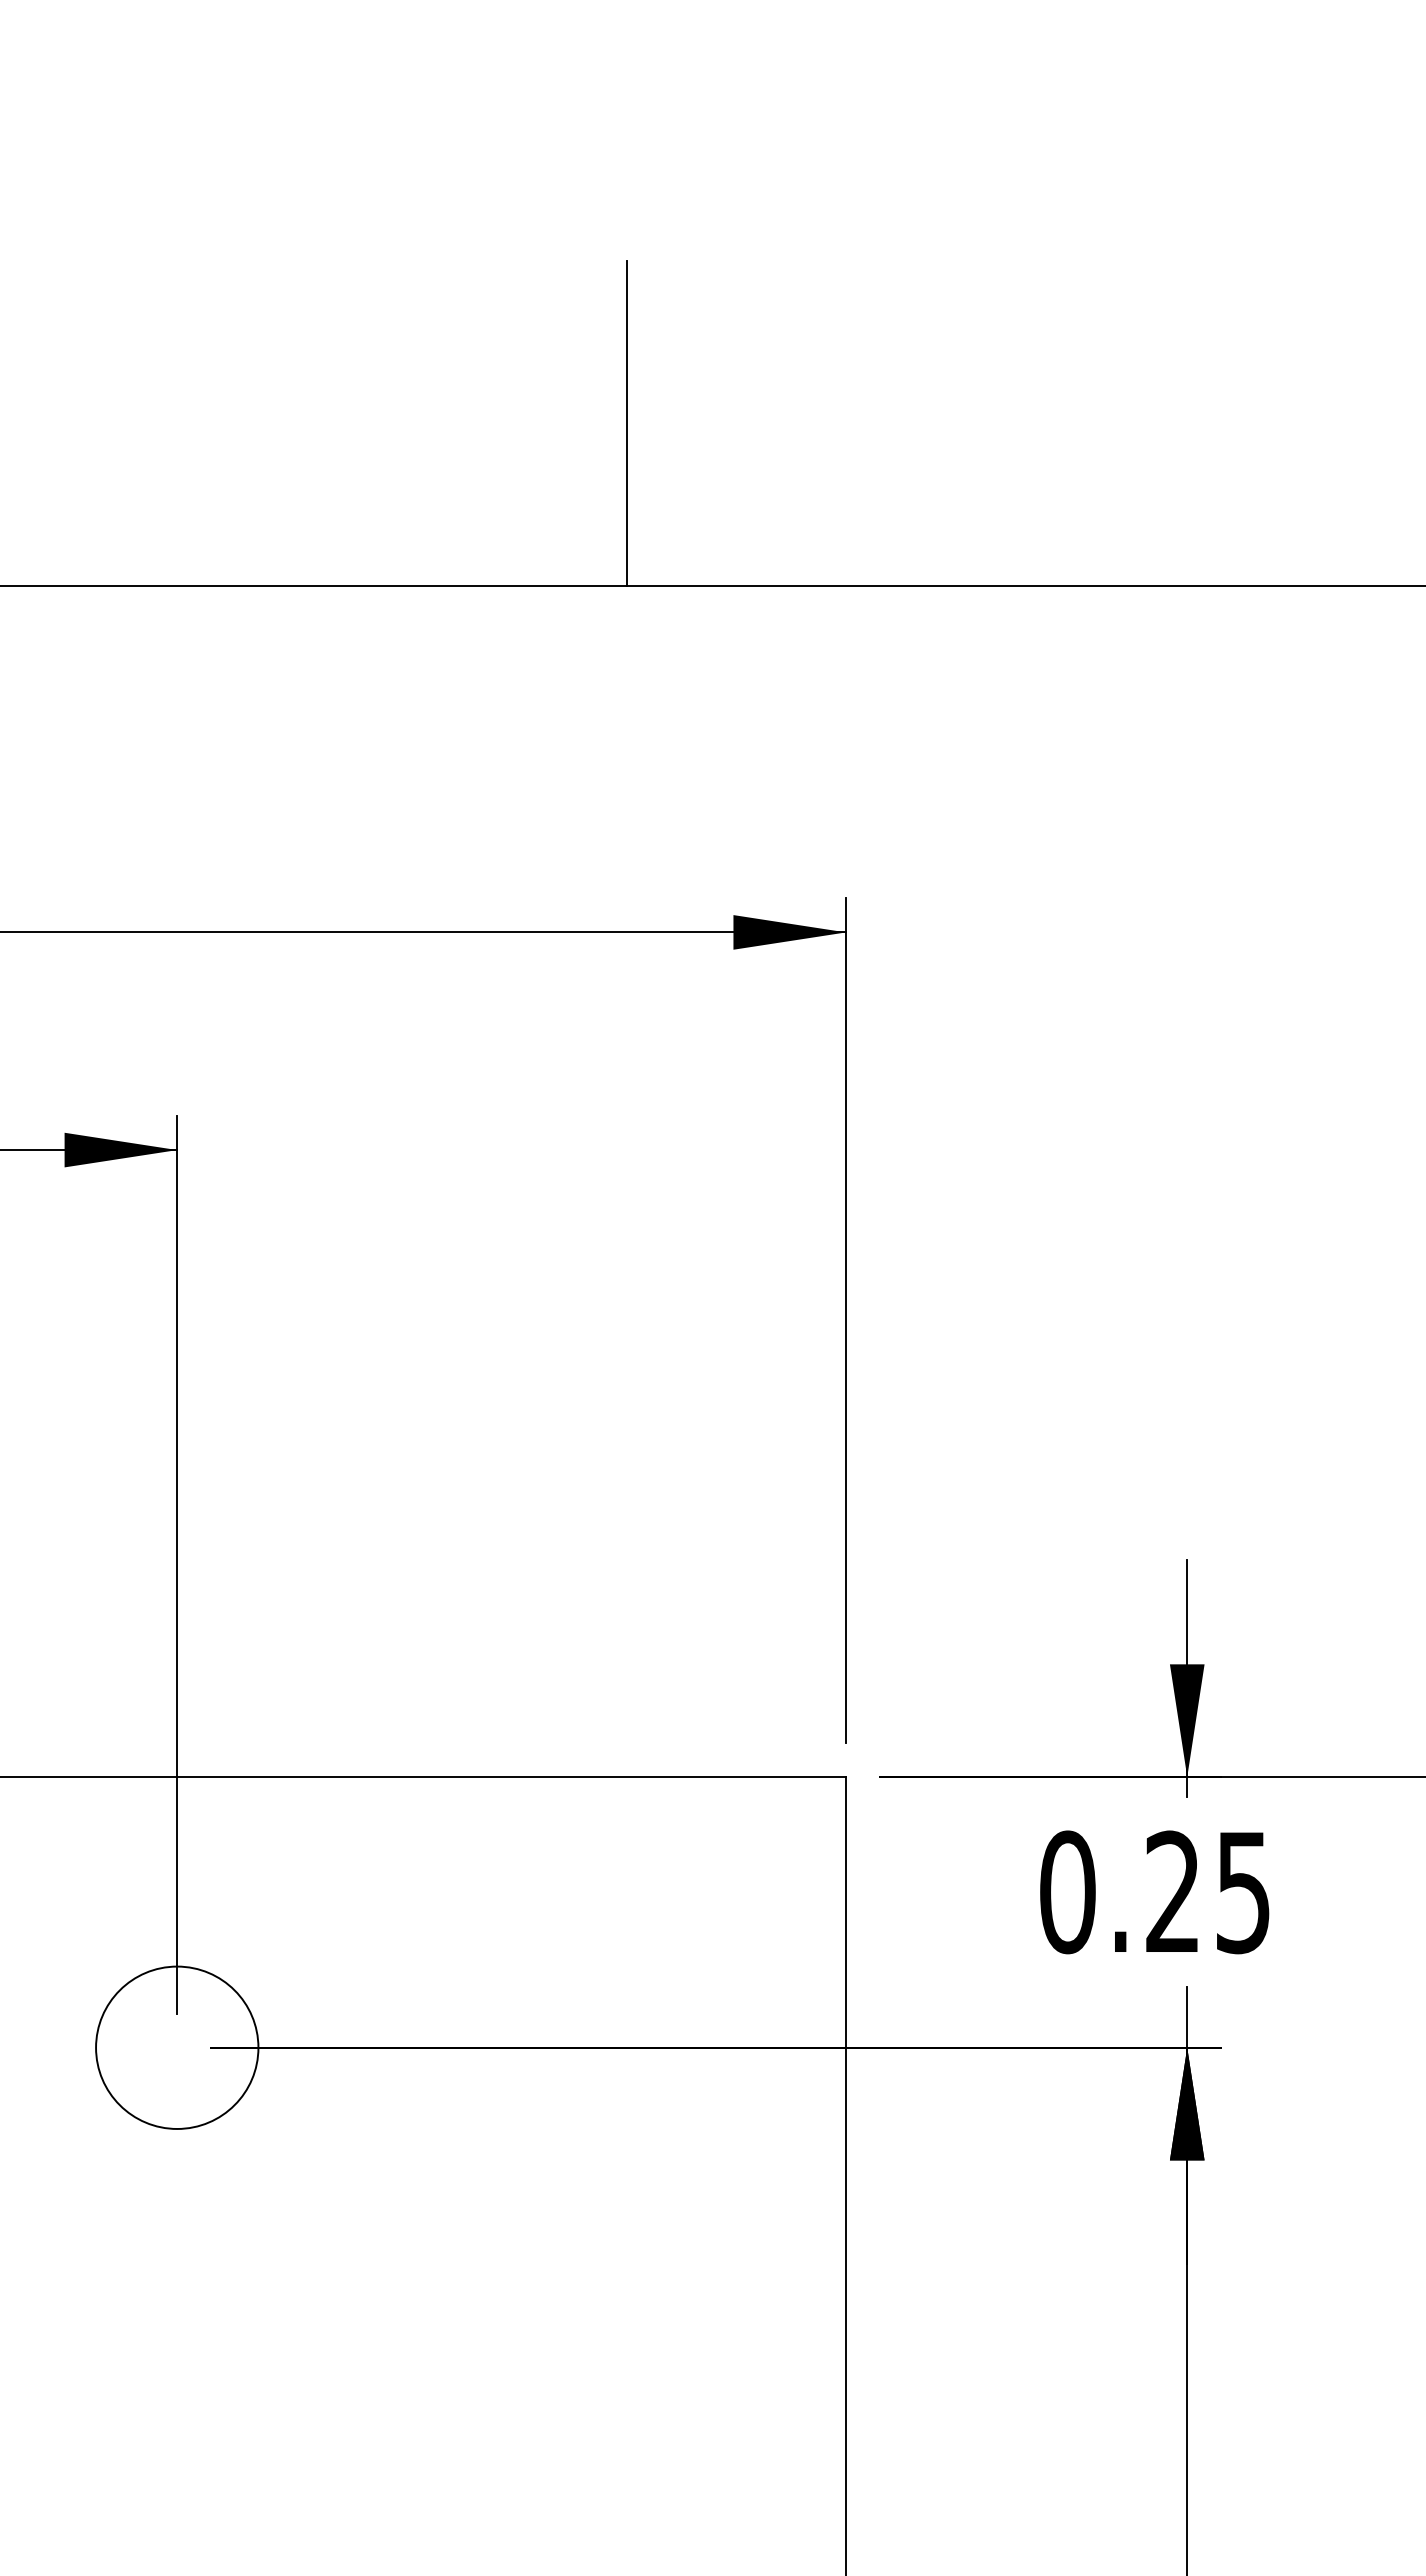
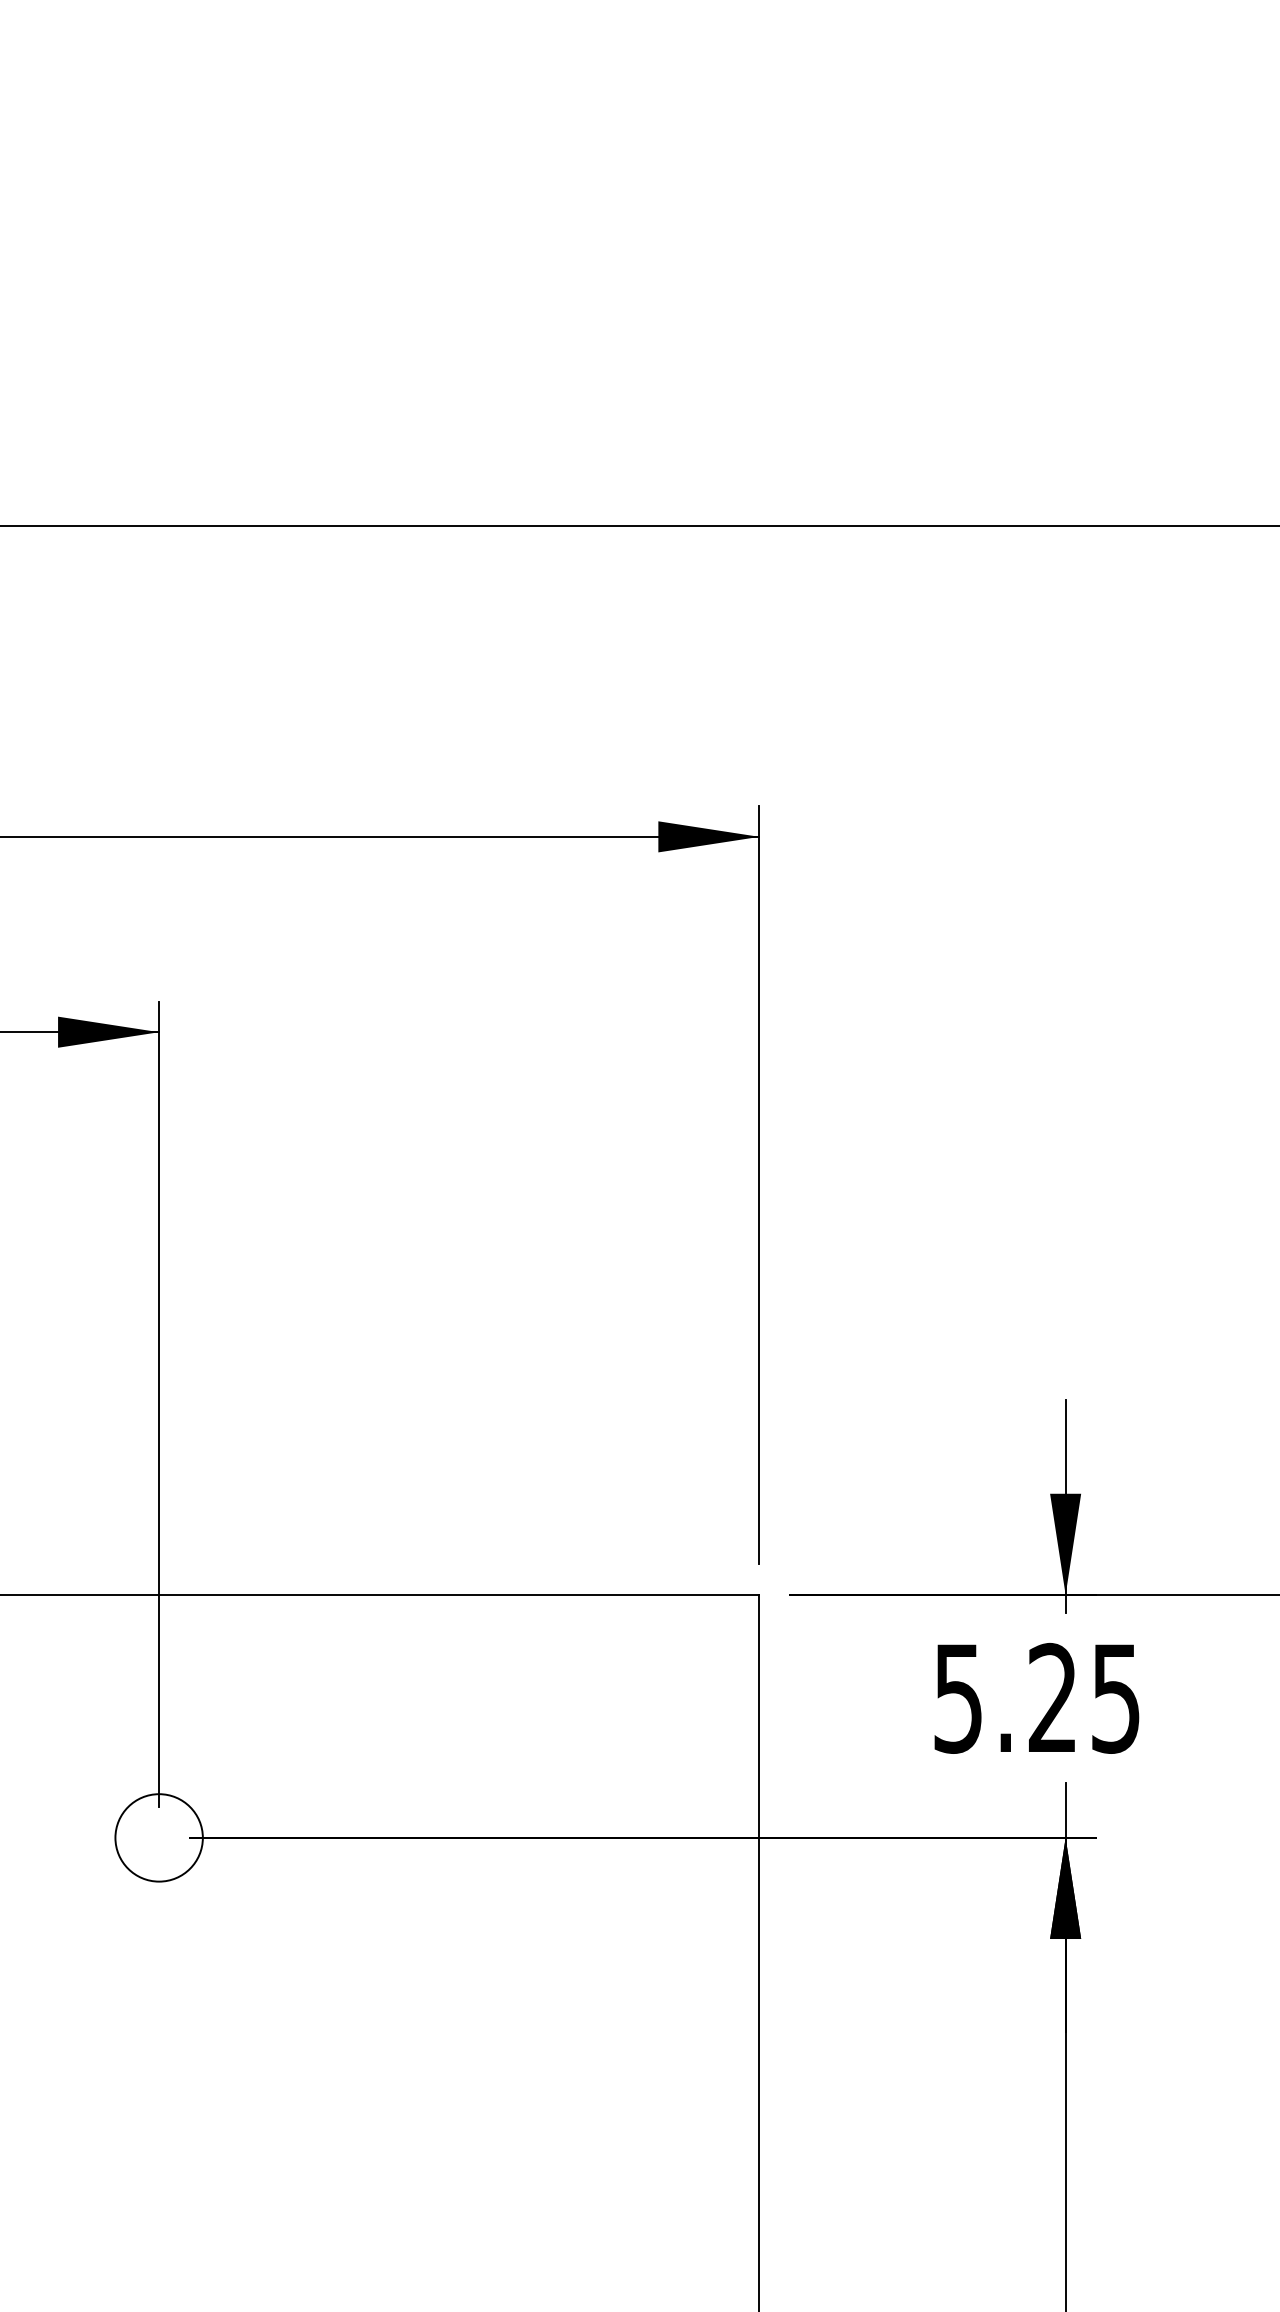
line: (627, 423) -> (563, 380), removed
text: (1067, 1892) -> (958, 1698), 0.25 -> 5.25
circle: (177, 2047) -> (159, 1837), size x0.6

